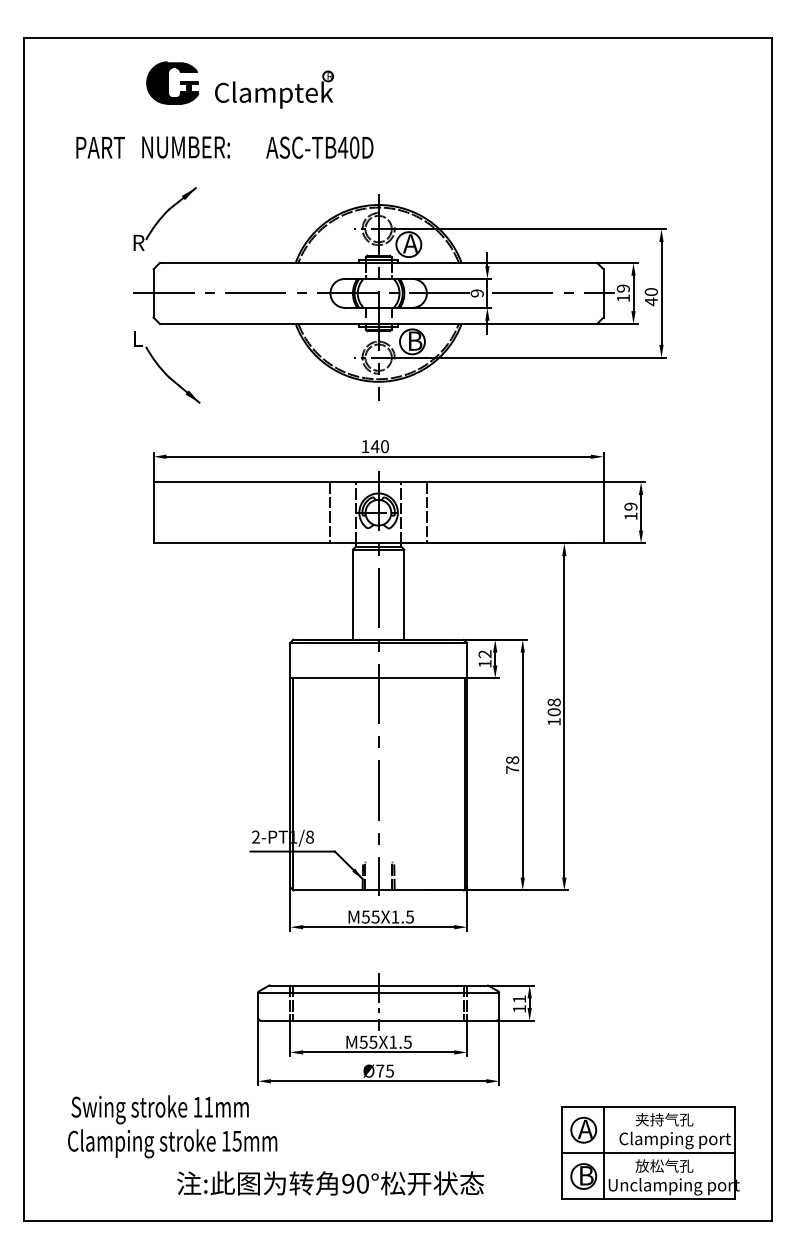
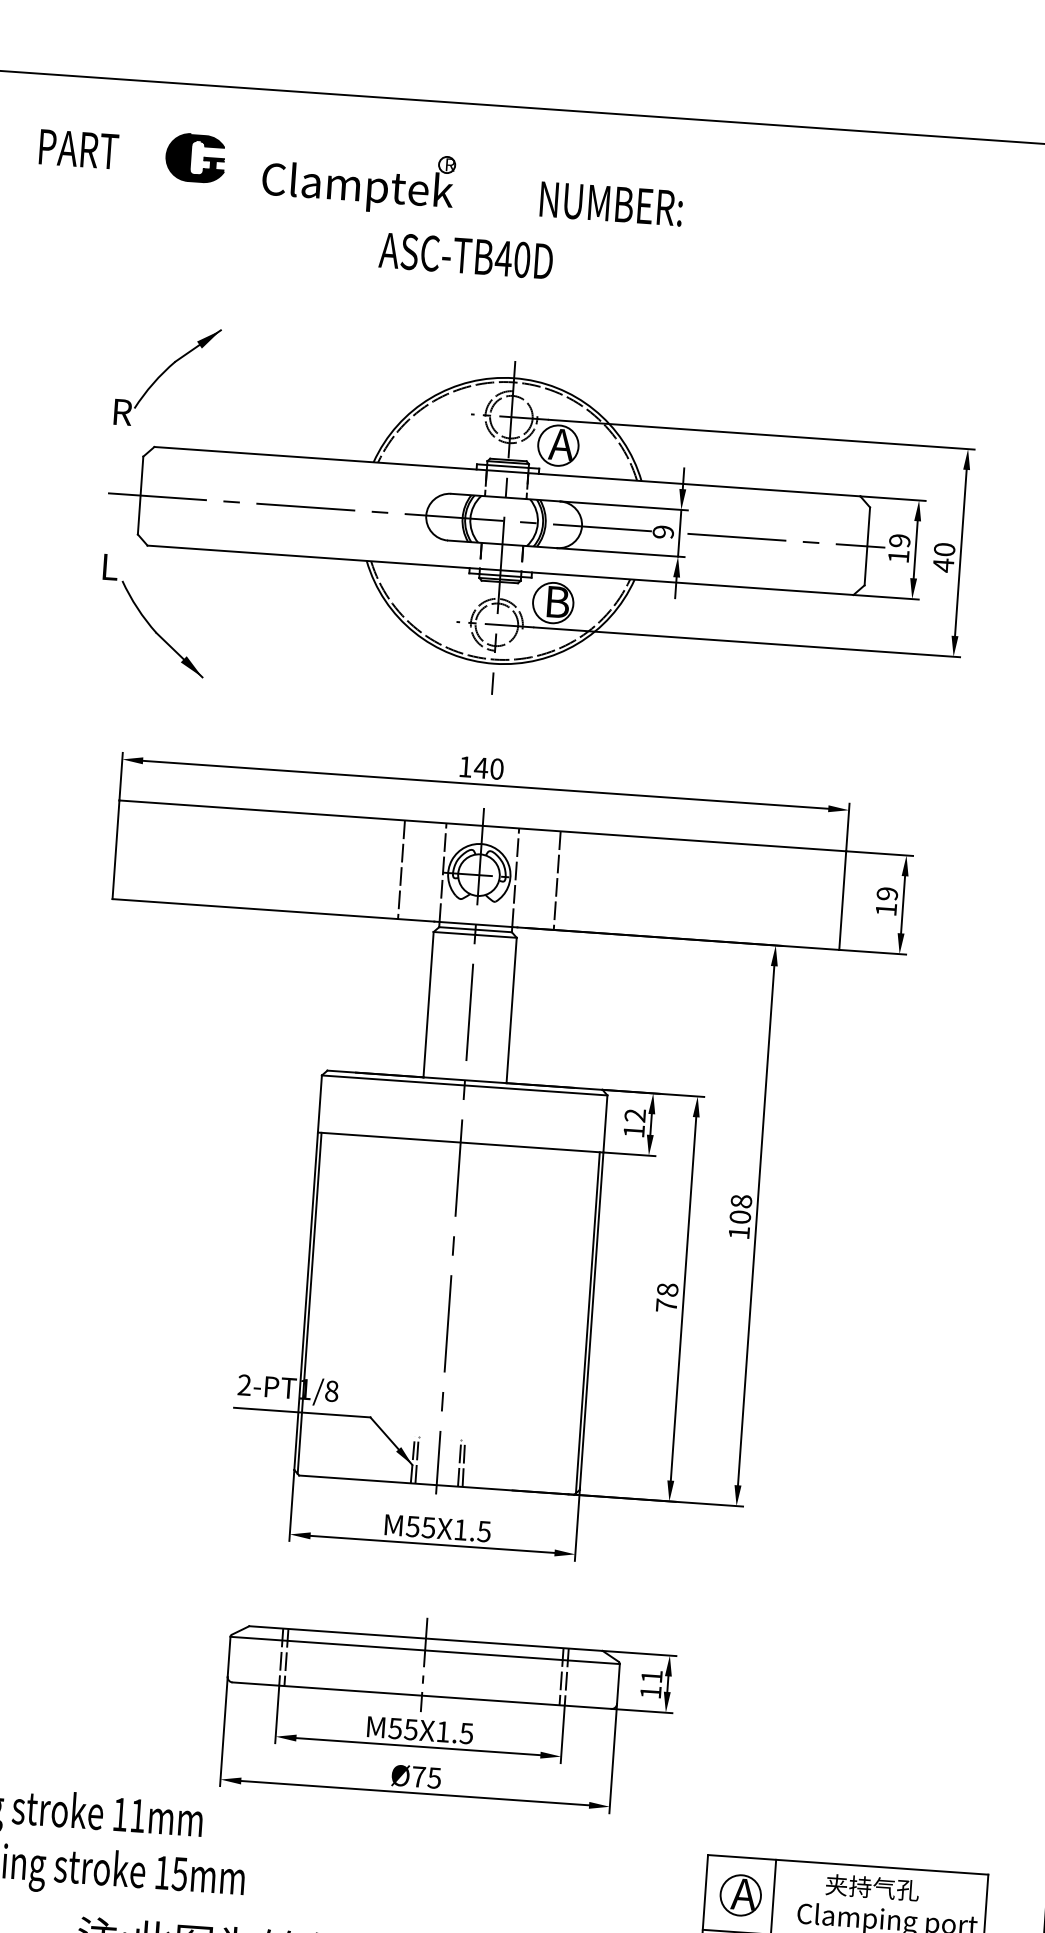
part: (172, 82) -> (195, 157), size x0.7
text: (100, 147) -> (78, 149), moved
text: (186, 147) -> (612, 204), moved
text: (319, 147) -> (465, 255), moved

